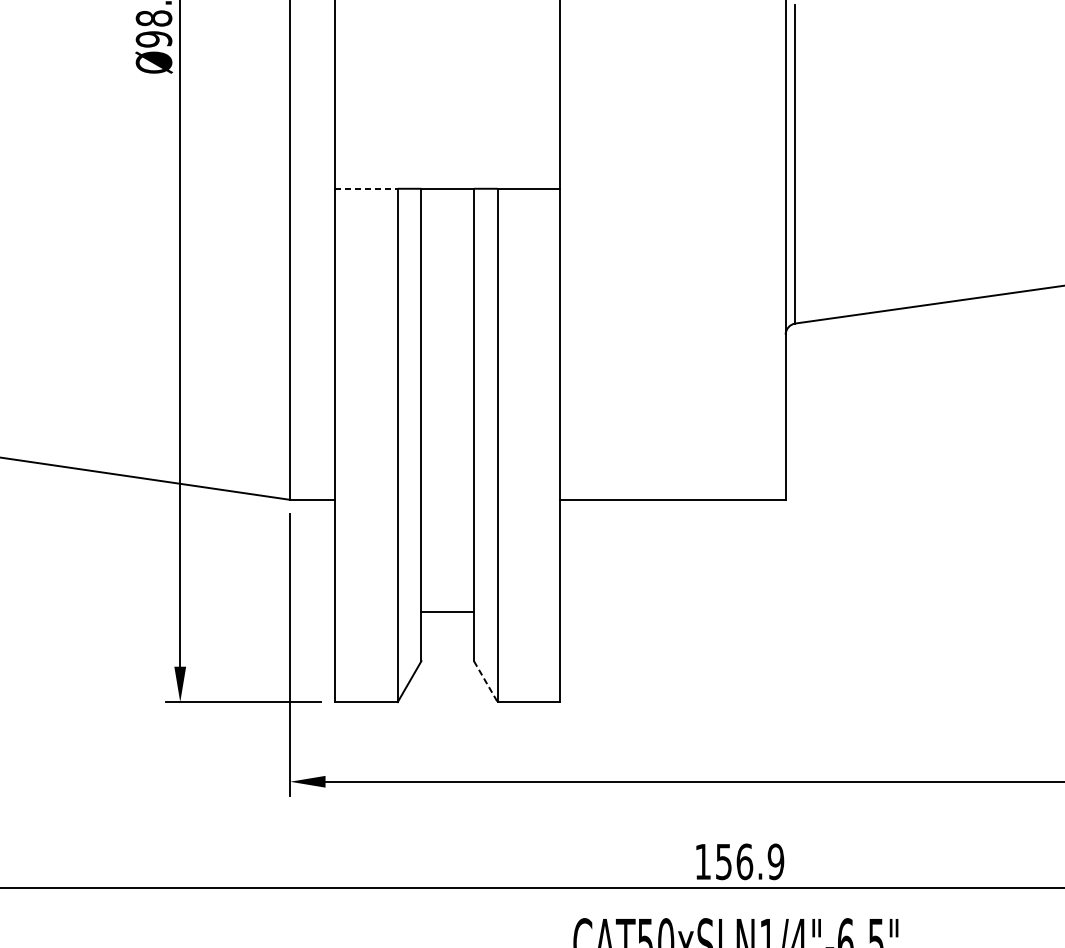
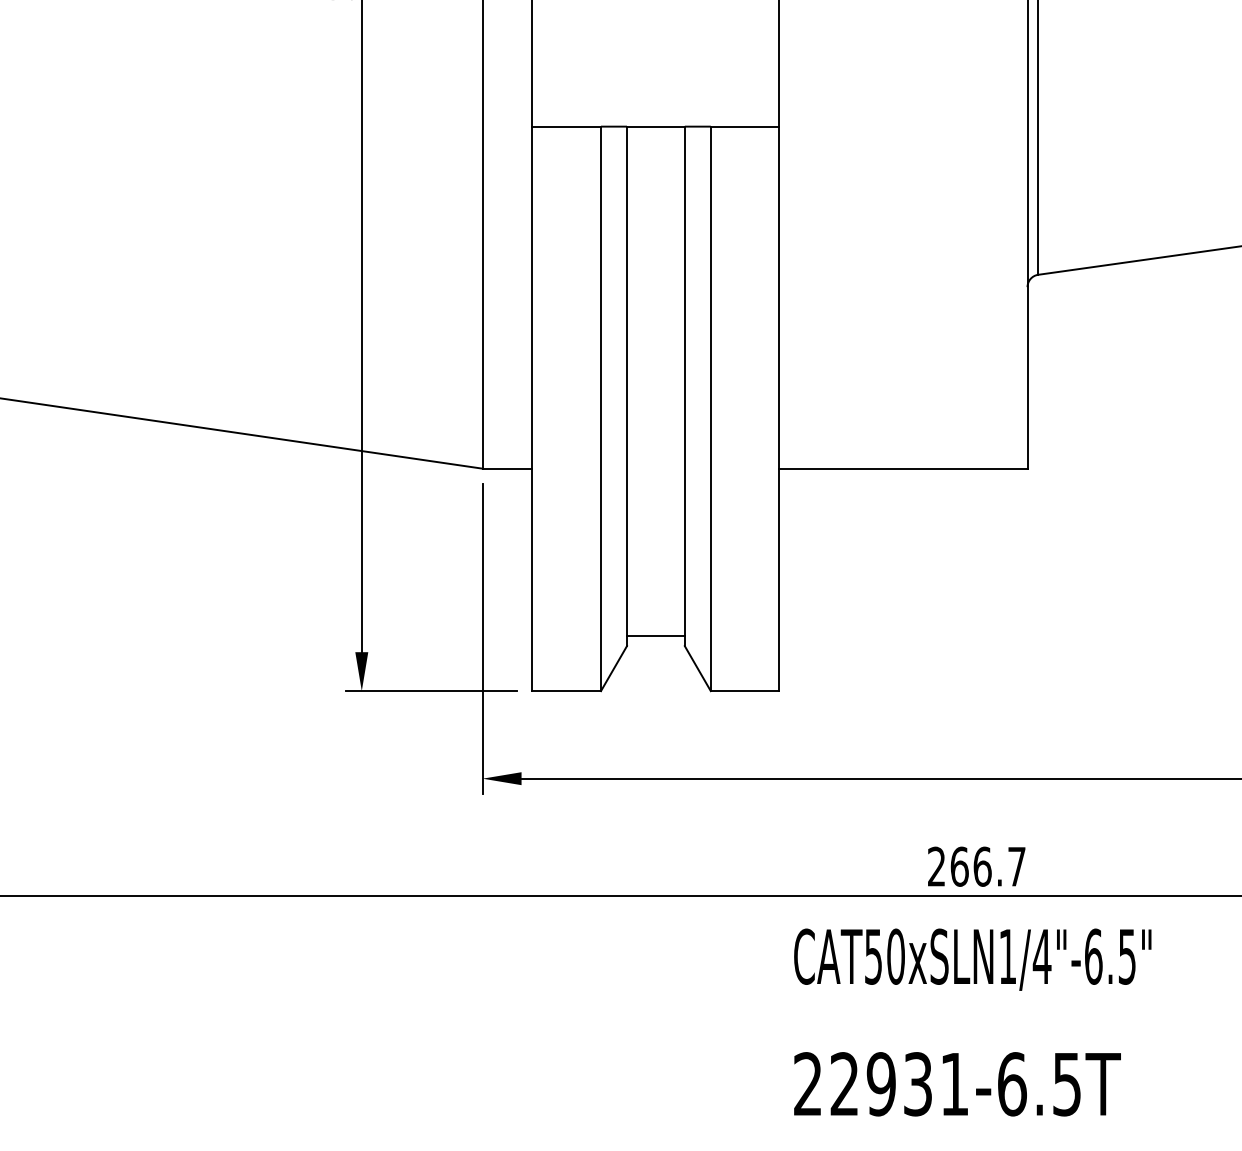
line: (367, 188) -> (567, 126), dashed -> solid
line: (447, 611) -> (655, 635), moved
line: (485, 681) -> (697, 668), dashed -> solid
text: (739, 861) -> (976, 866), 156.9 -> 266.7

